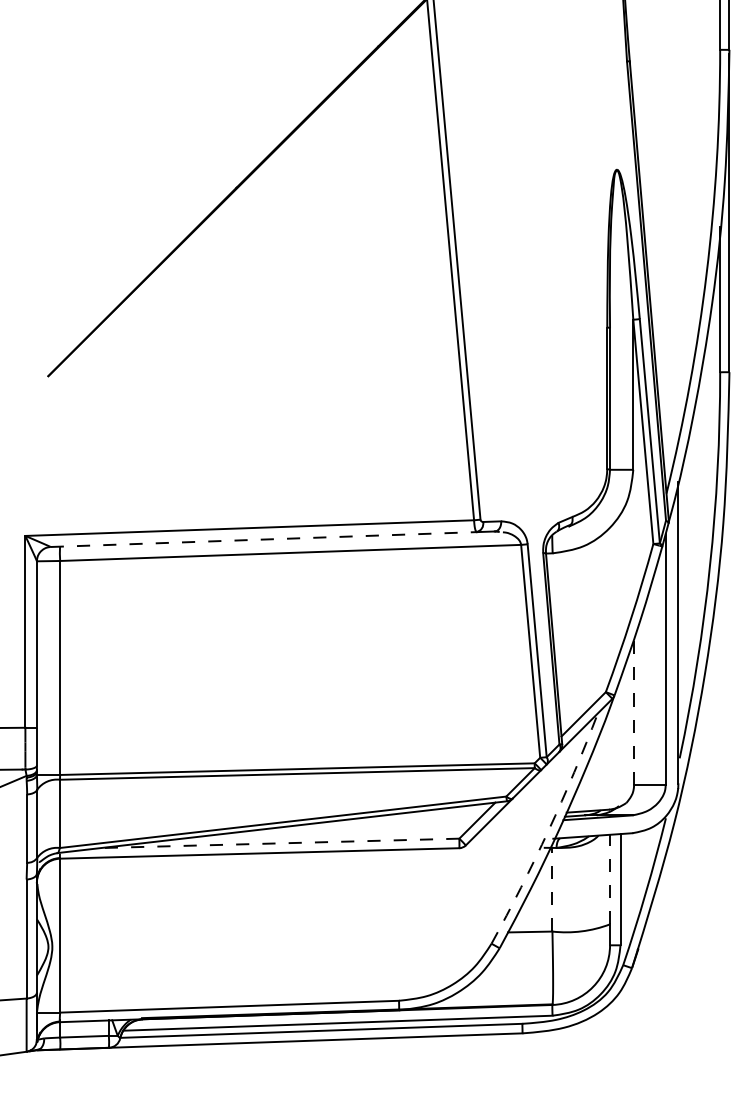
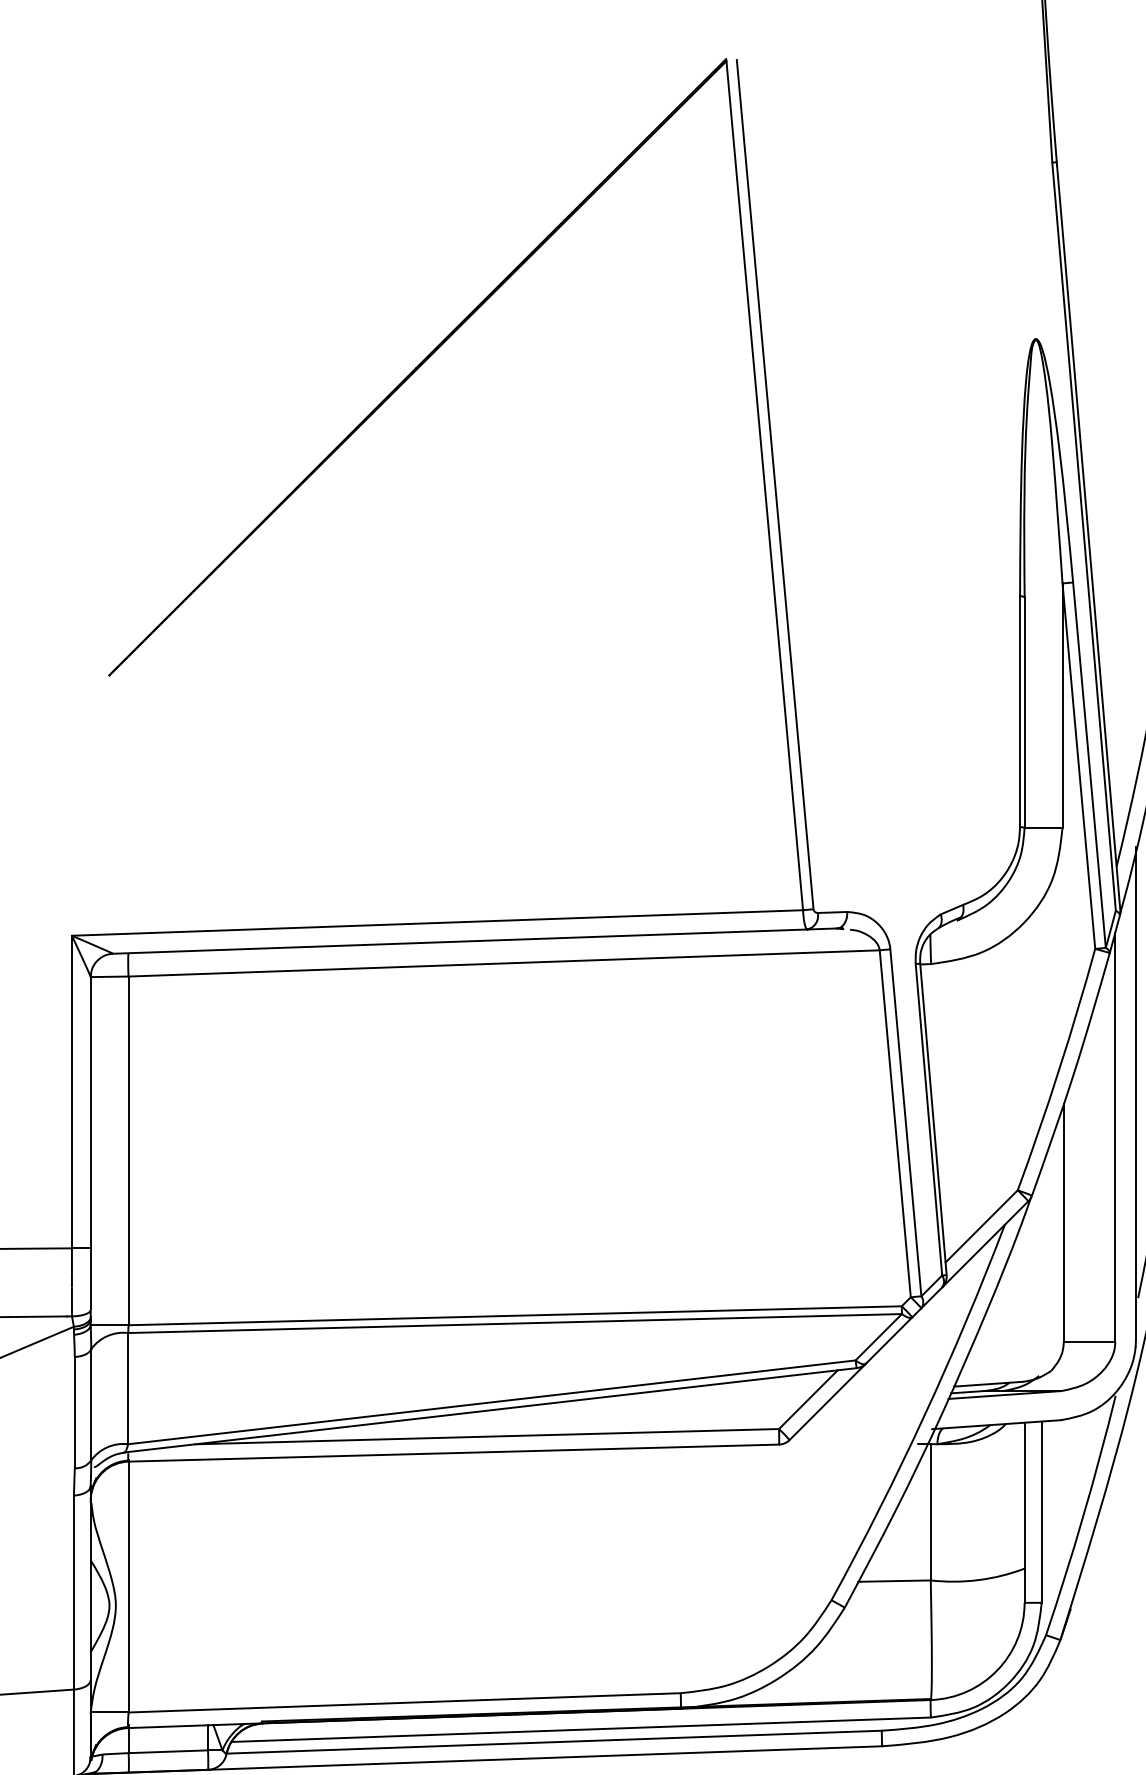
line: (264, 539) -> (461, 941), dashed -> solid
line: (634, 712) -> (1064, 1223), dashed -> solid
arc: (548, 830) -> (924, 1415), dashed -> solid
line: (279, 843) -> (485, 1436), dashed -> solid
line: (610, 879) -> (1025, 1495), dashed -> solid
line: (552, 889) -> (930, 1511), dashed -> solid

